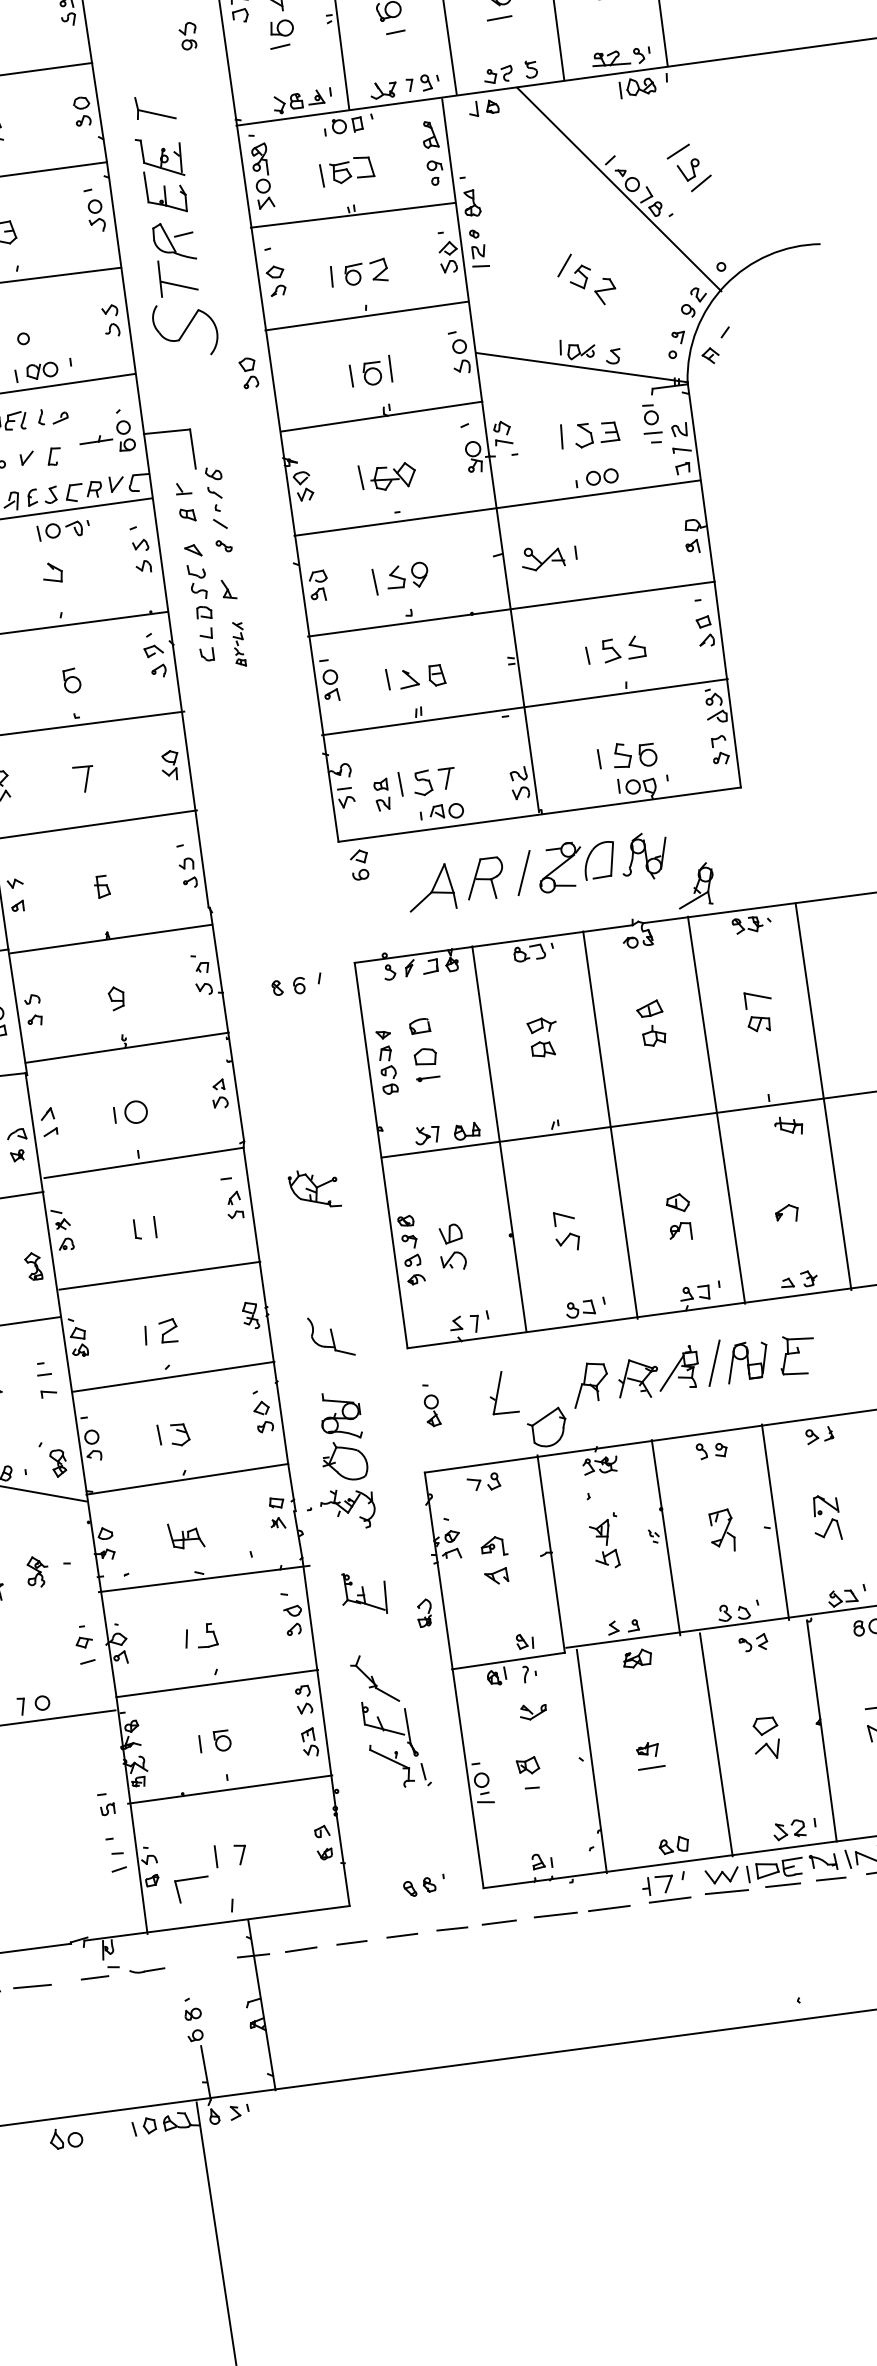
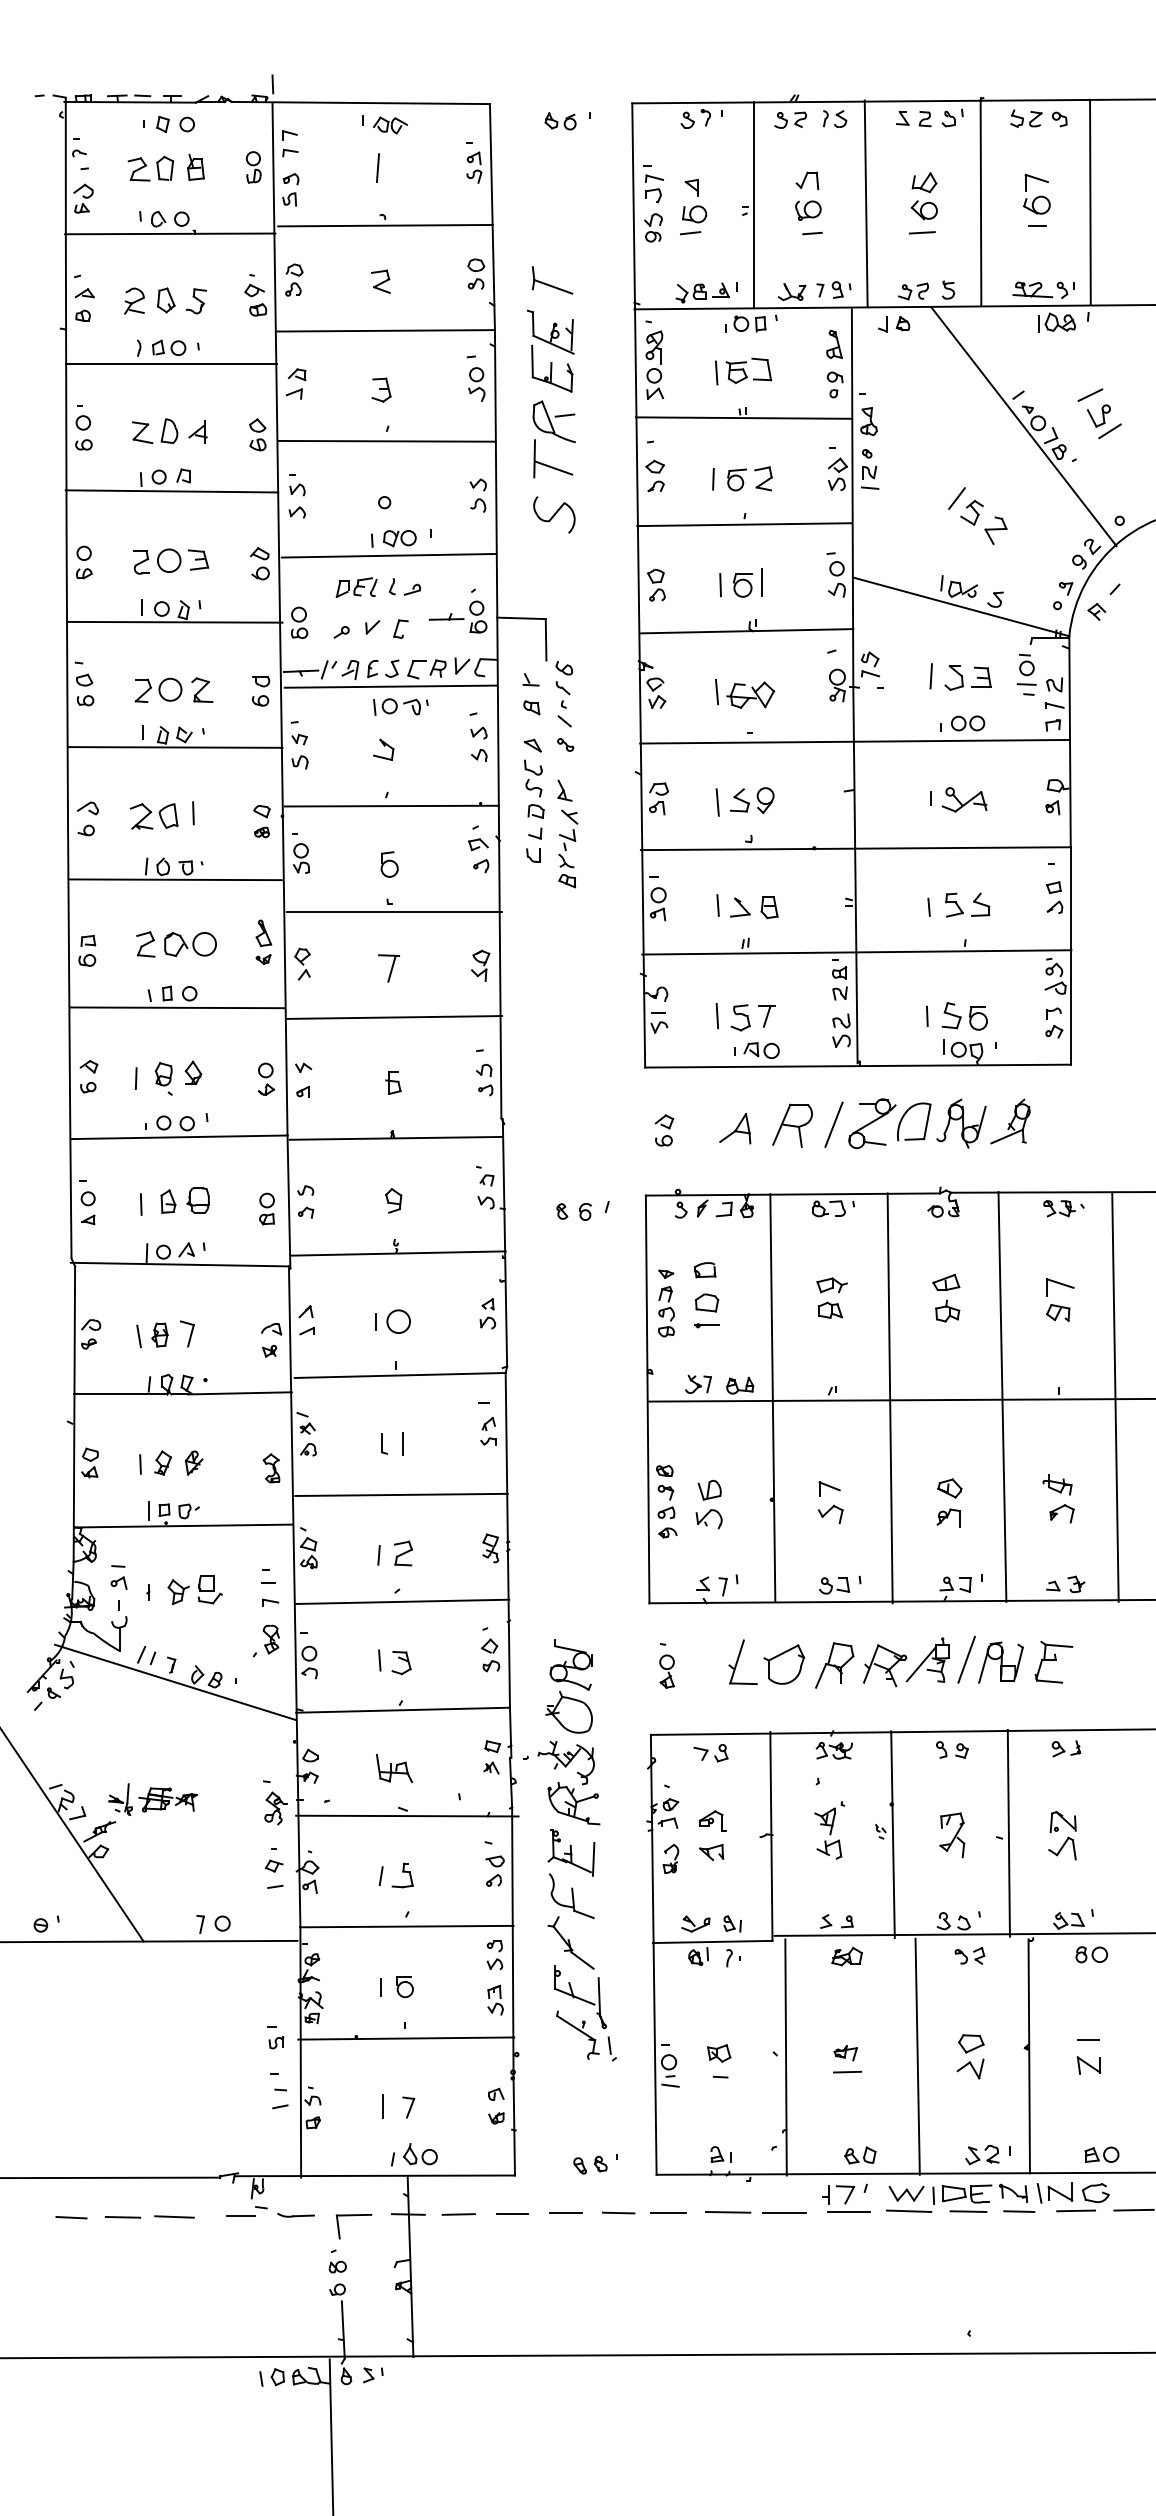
part: (188, 35) -> (653, 227), moved
part: (185, 329) -> (554, 514), size x0.62
part: (248, 372) -> (656, 584), moved
part: (542, 557) -> (964, 799), moved
part: (239, 643) -> (568, 848), size x1.67
part: (381, 794) -> (839, 983), moved
part: (360, 864) -> (664, 1130), moved
part: (695, 885) -> (1010, 1121), moved
part: (431, 888) -> (735, 1128), size x0.62
part: (788, 1125) -> (1057, 1484), moved
part: (314, 1189) -> (573, 1803), moved
part: (331, 1336) -> (571, 1895), moved
part: (547, 1427) -> (784, 1664), moved
part: (57, 1463) -> (270, 1639), moved
part: (37, 1571) -> (275, 1808), moved
part: (424, 1612) -> (670, 1858), moved
part: (532, 1711) -> (695, 1923), moved
part: (191, 1880) -> (353, 2216), moved
part: (66, 2138) -> (420, 2154), moved

